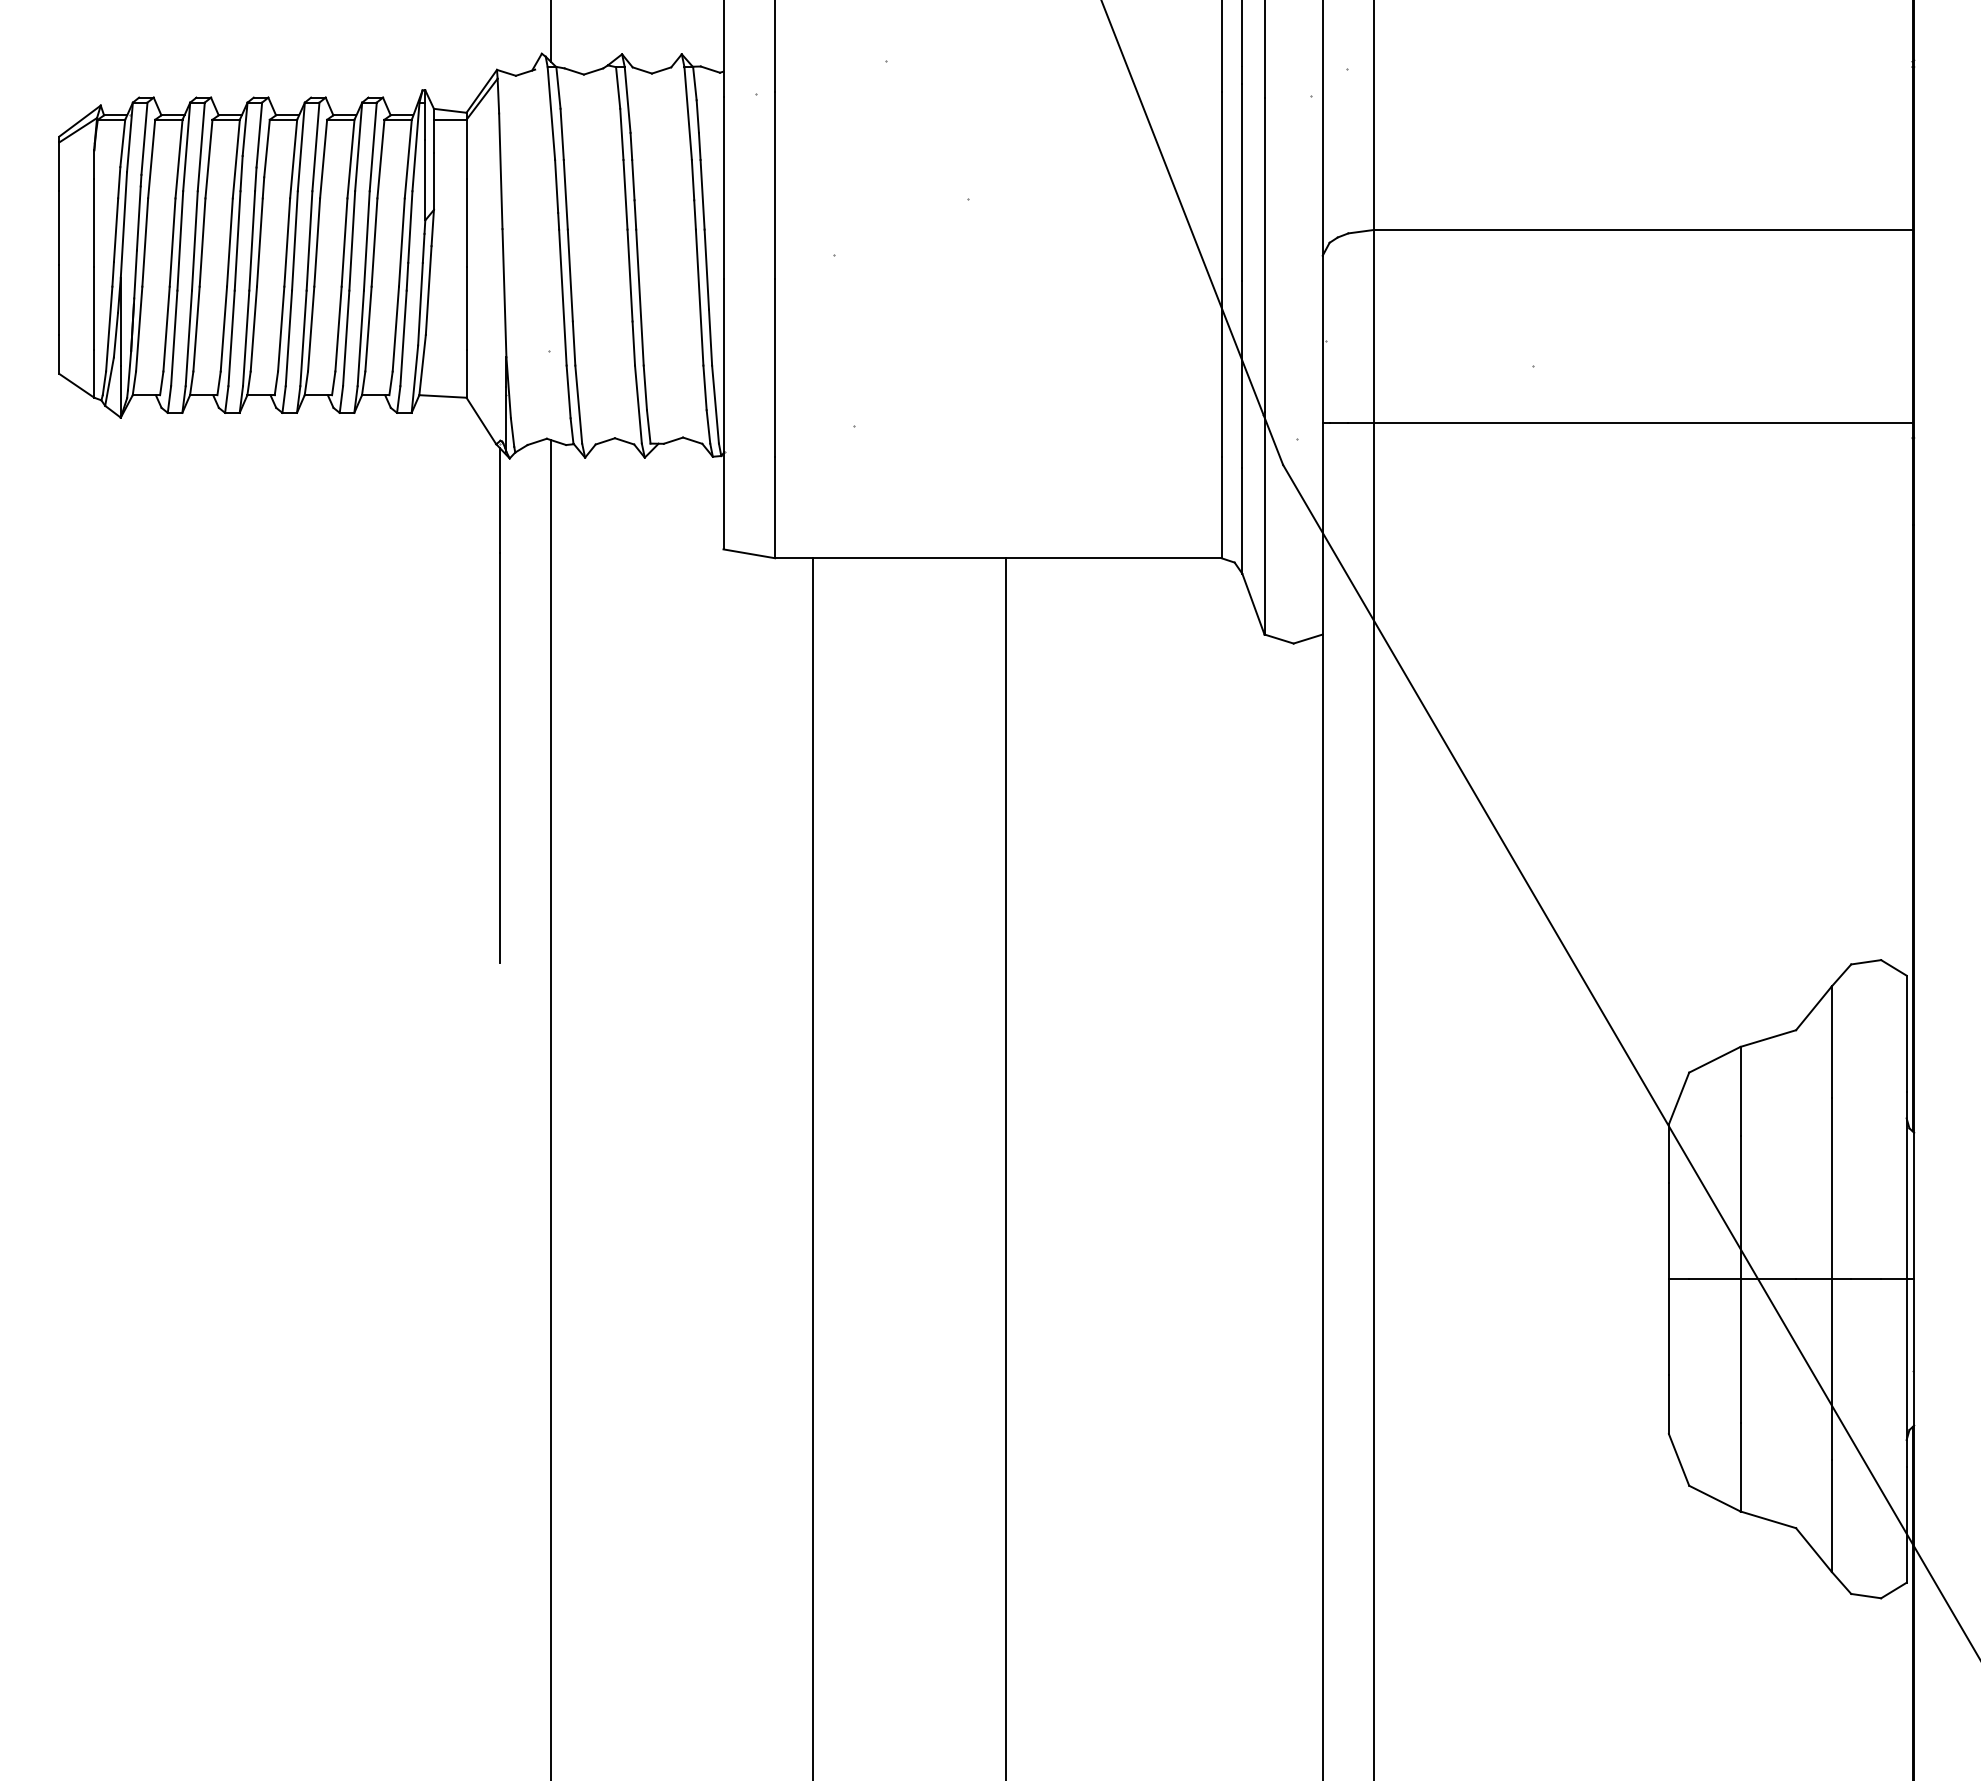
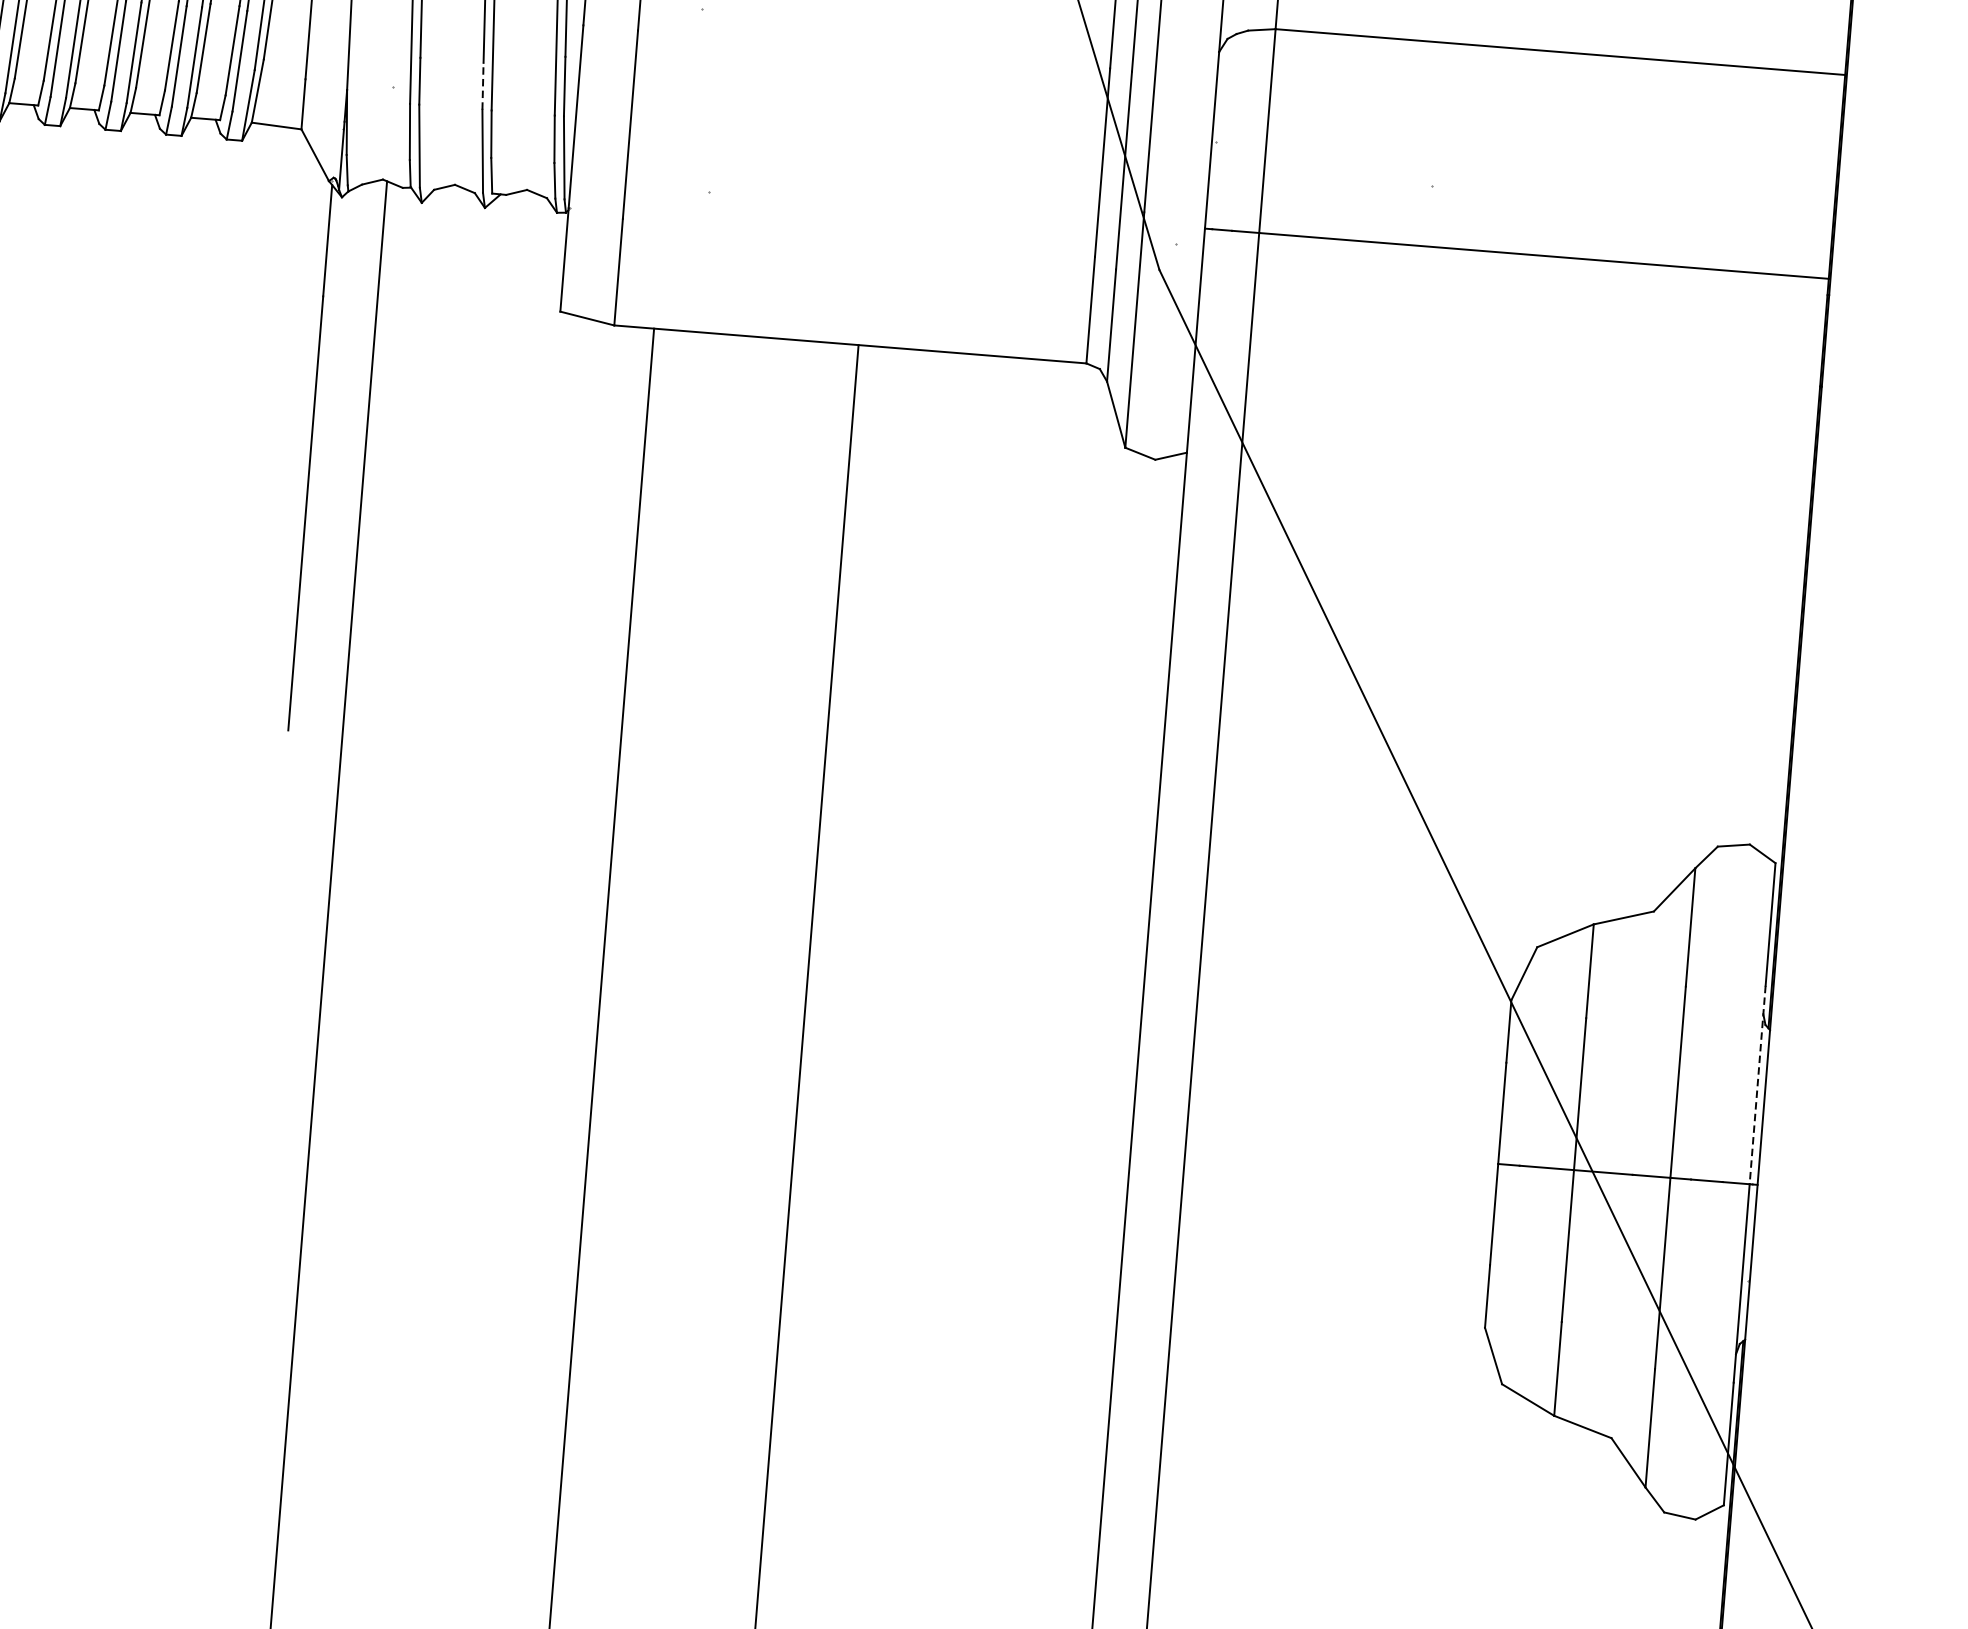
line: (633, 343) -> (482, 86), solid -> dashed
line: (1906, 1185) -> (1757, 1085), solid -> dashed

